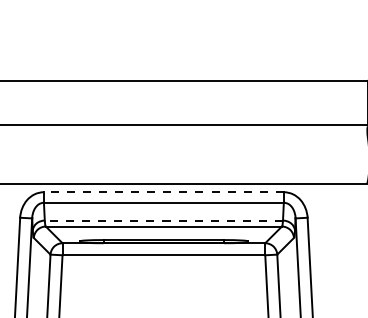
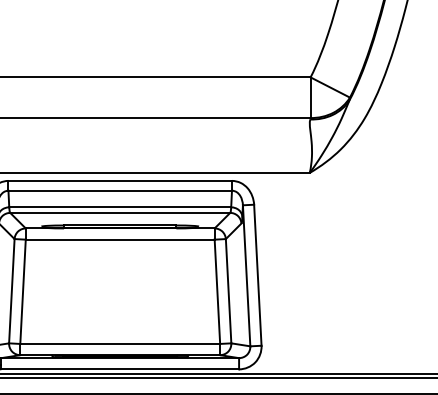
line: (164, 191) -> (120, 180), dashed -> solid
line: (164, 220) -> (120, 207), dashed -> solid

